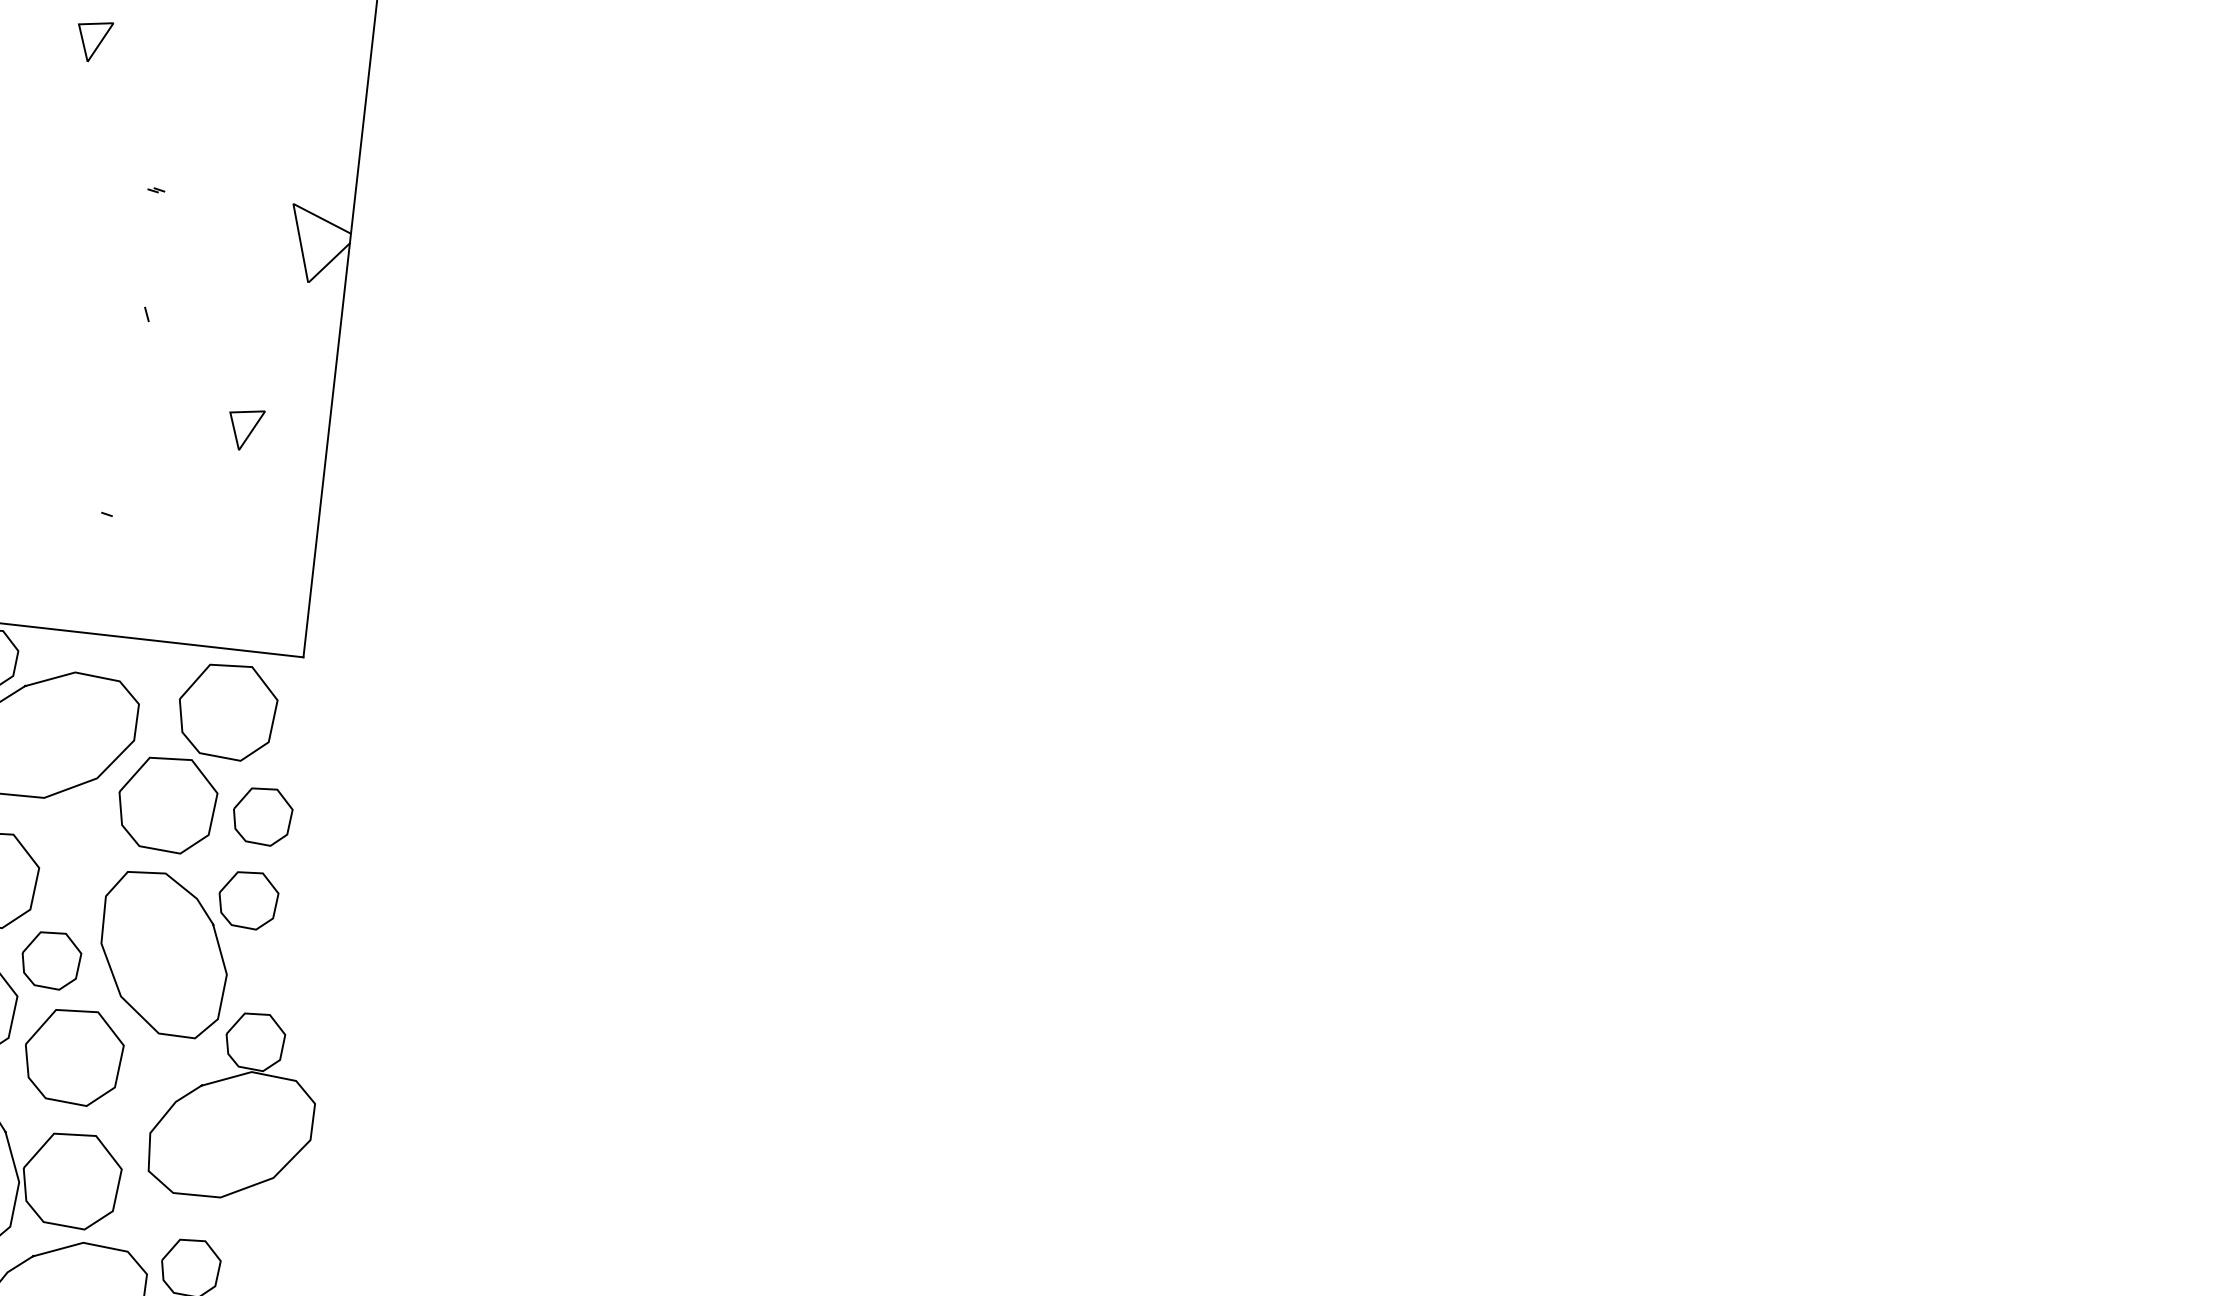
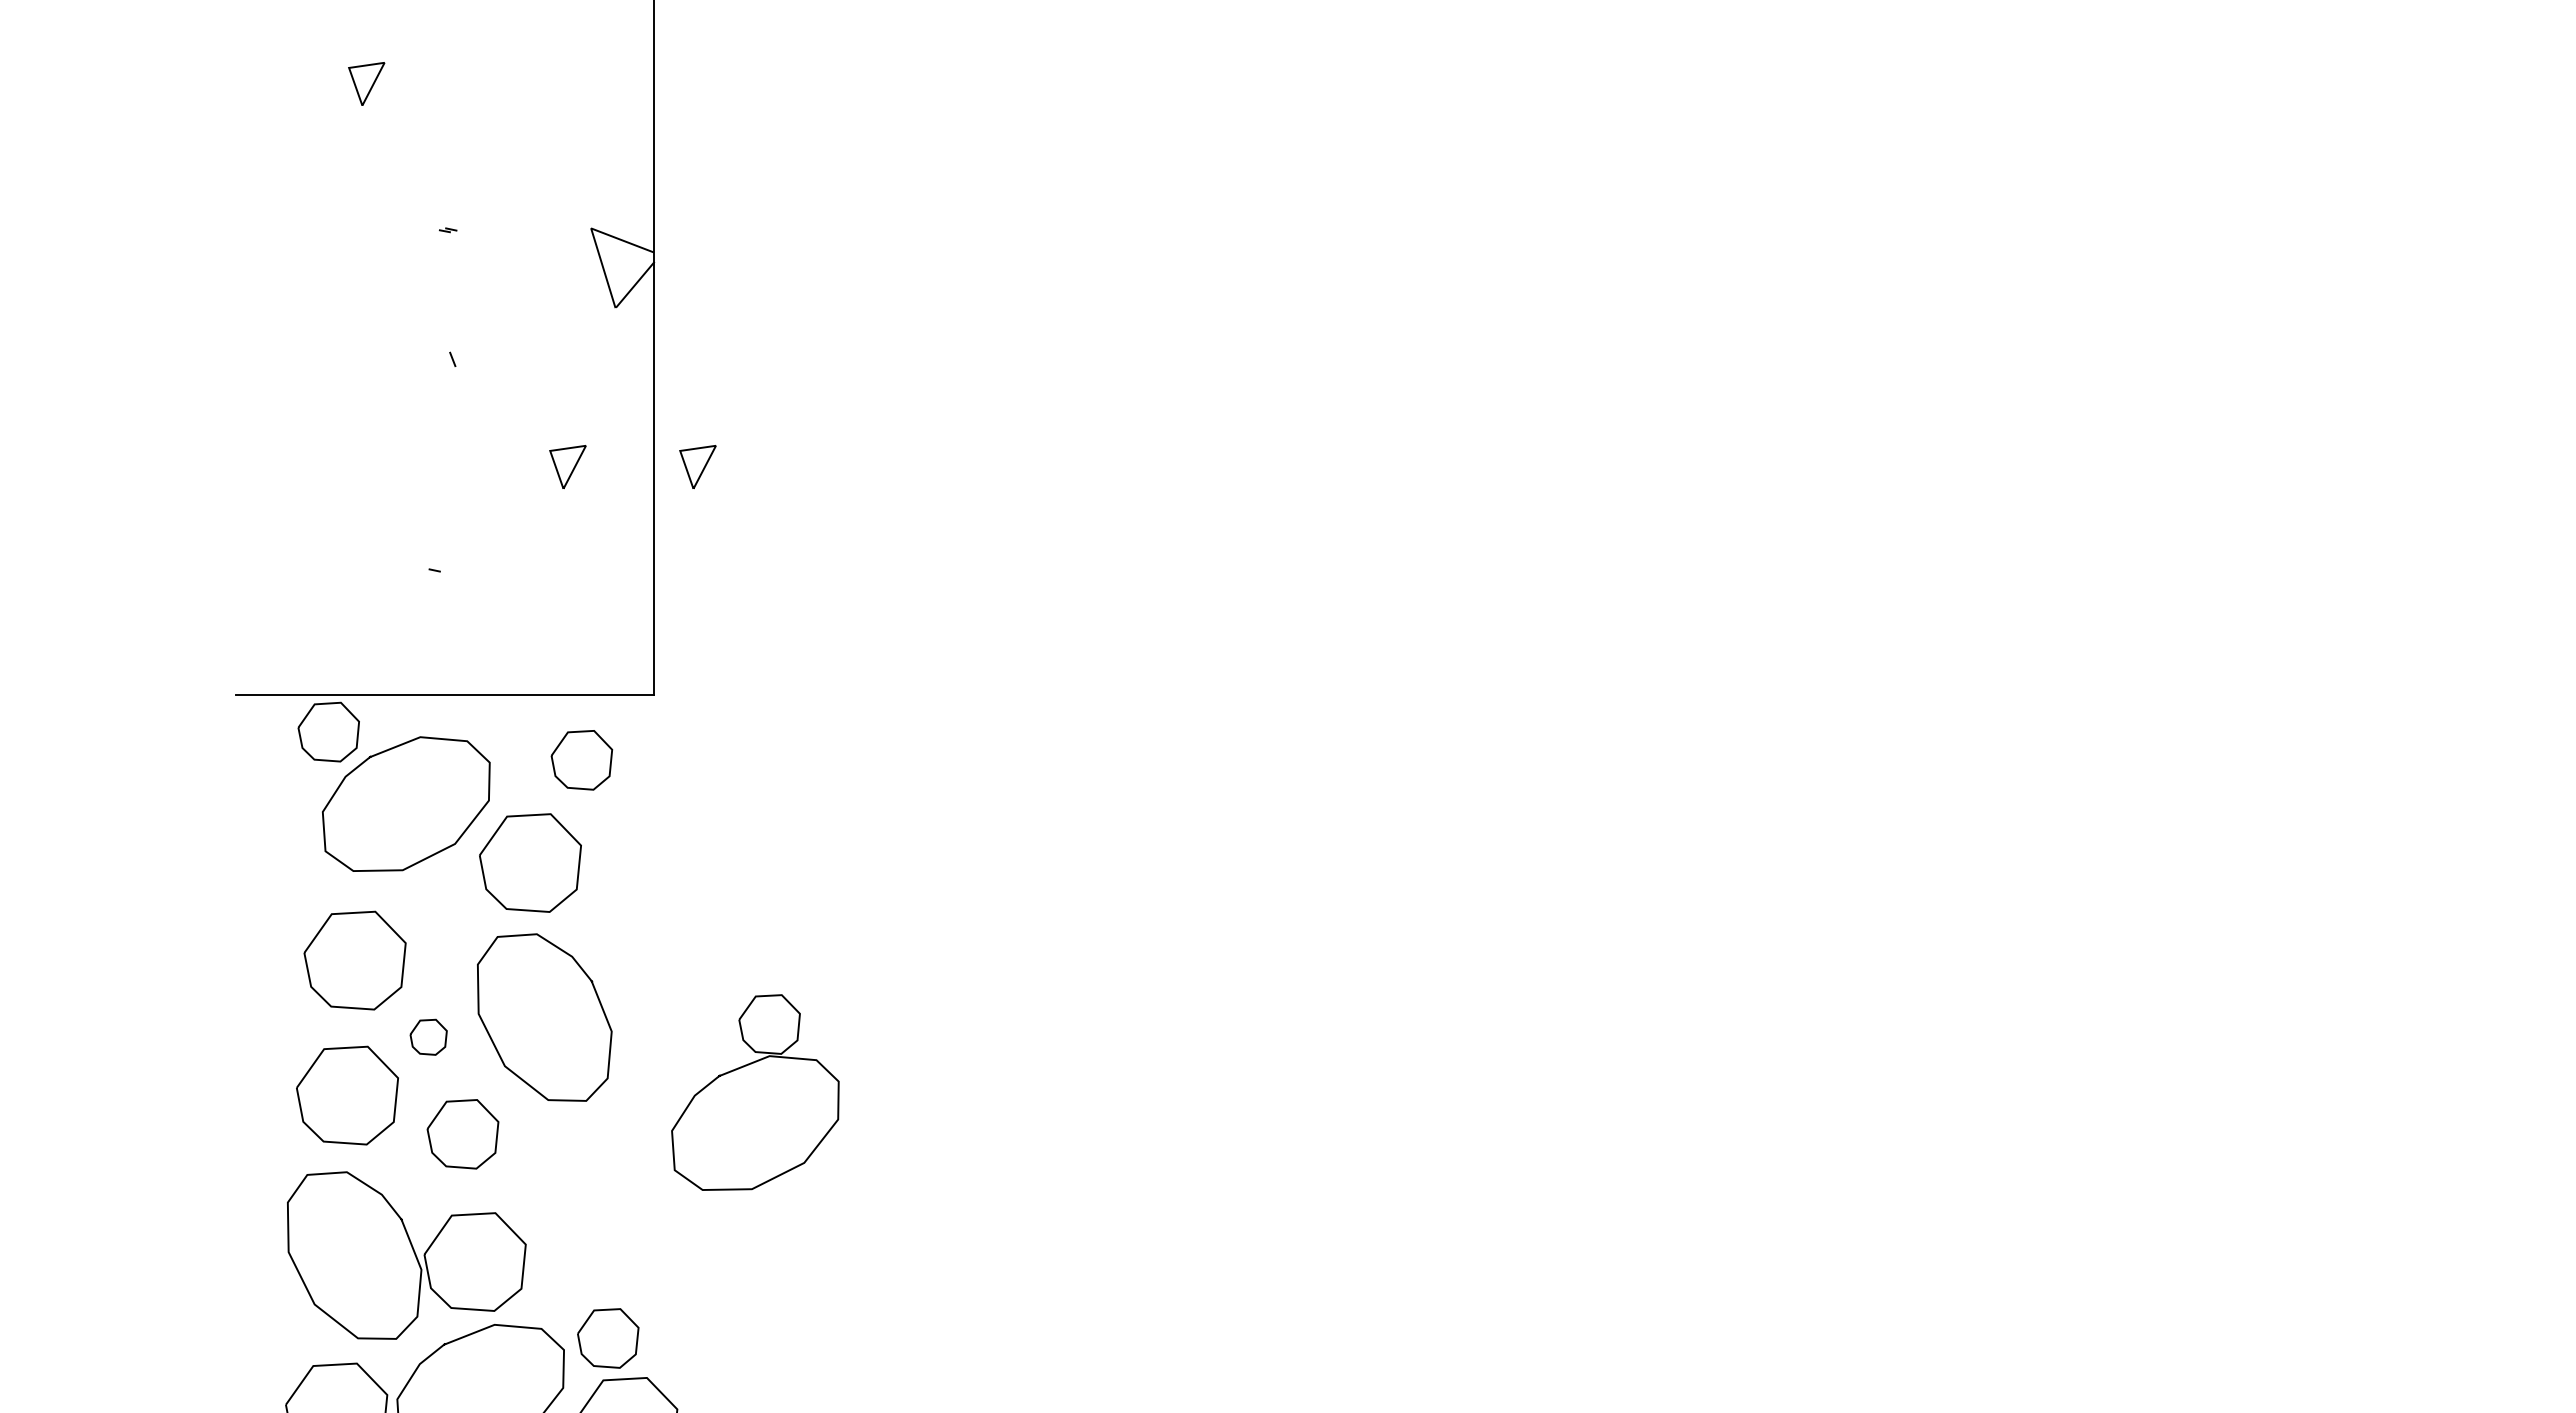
part: (369, 443) -> (697, 466), added
part: (227, 712) -> (581, 760), size x0.6
part: (262, 815) -> (630, 863), removed
part: (247, 900) -> (624, 952), removed
part: (50, 960) -> (428, 1037), size x0.6
part: (73, 1057) -> (462, 1134), size x0.7
part: (234, 1105) -> (755, 1092), moved

